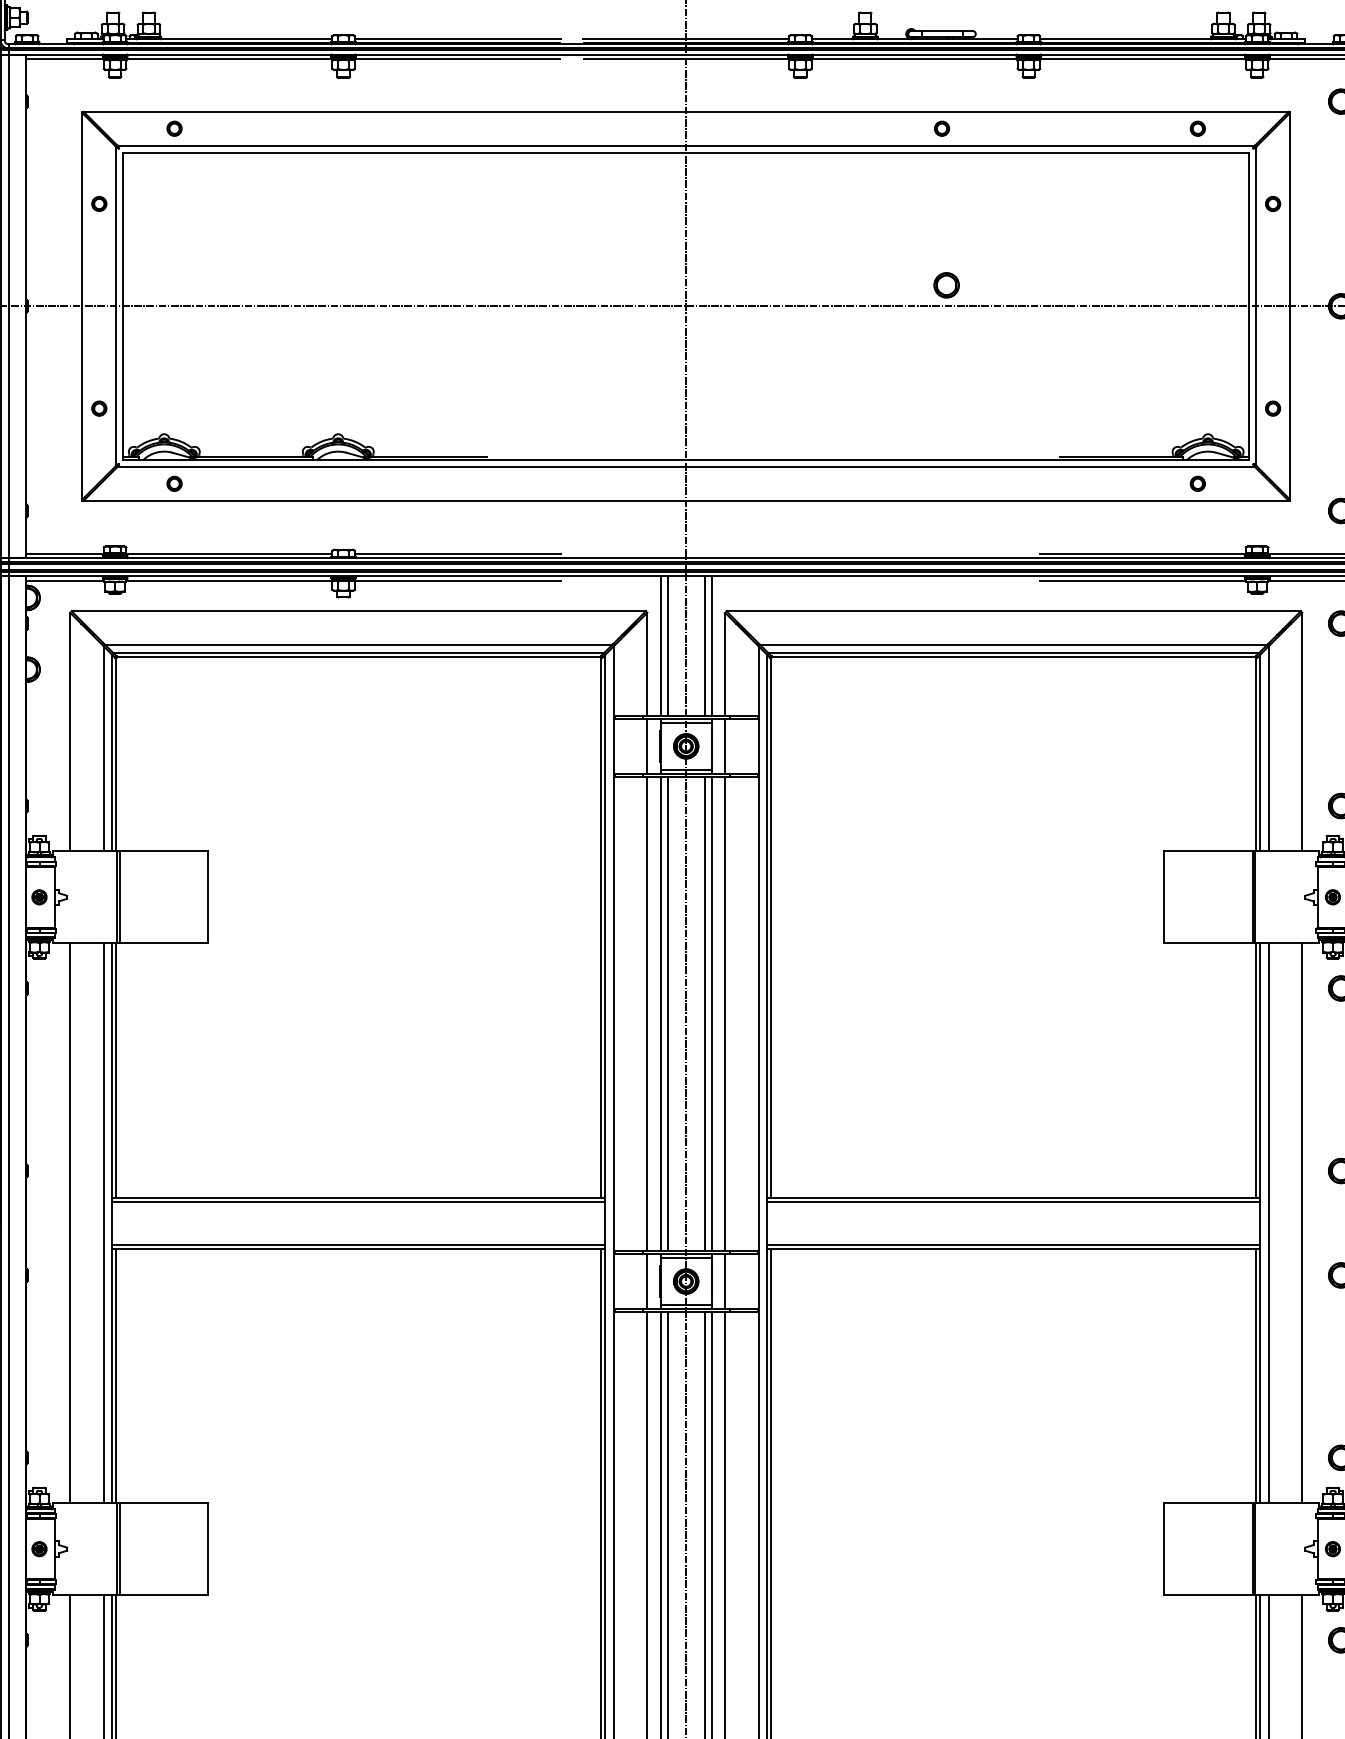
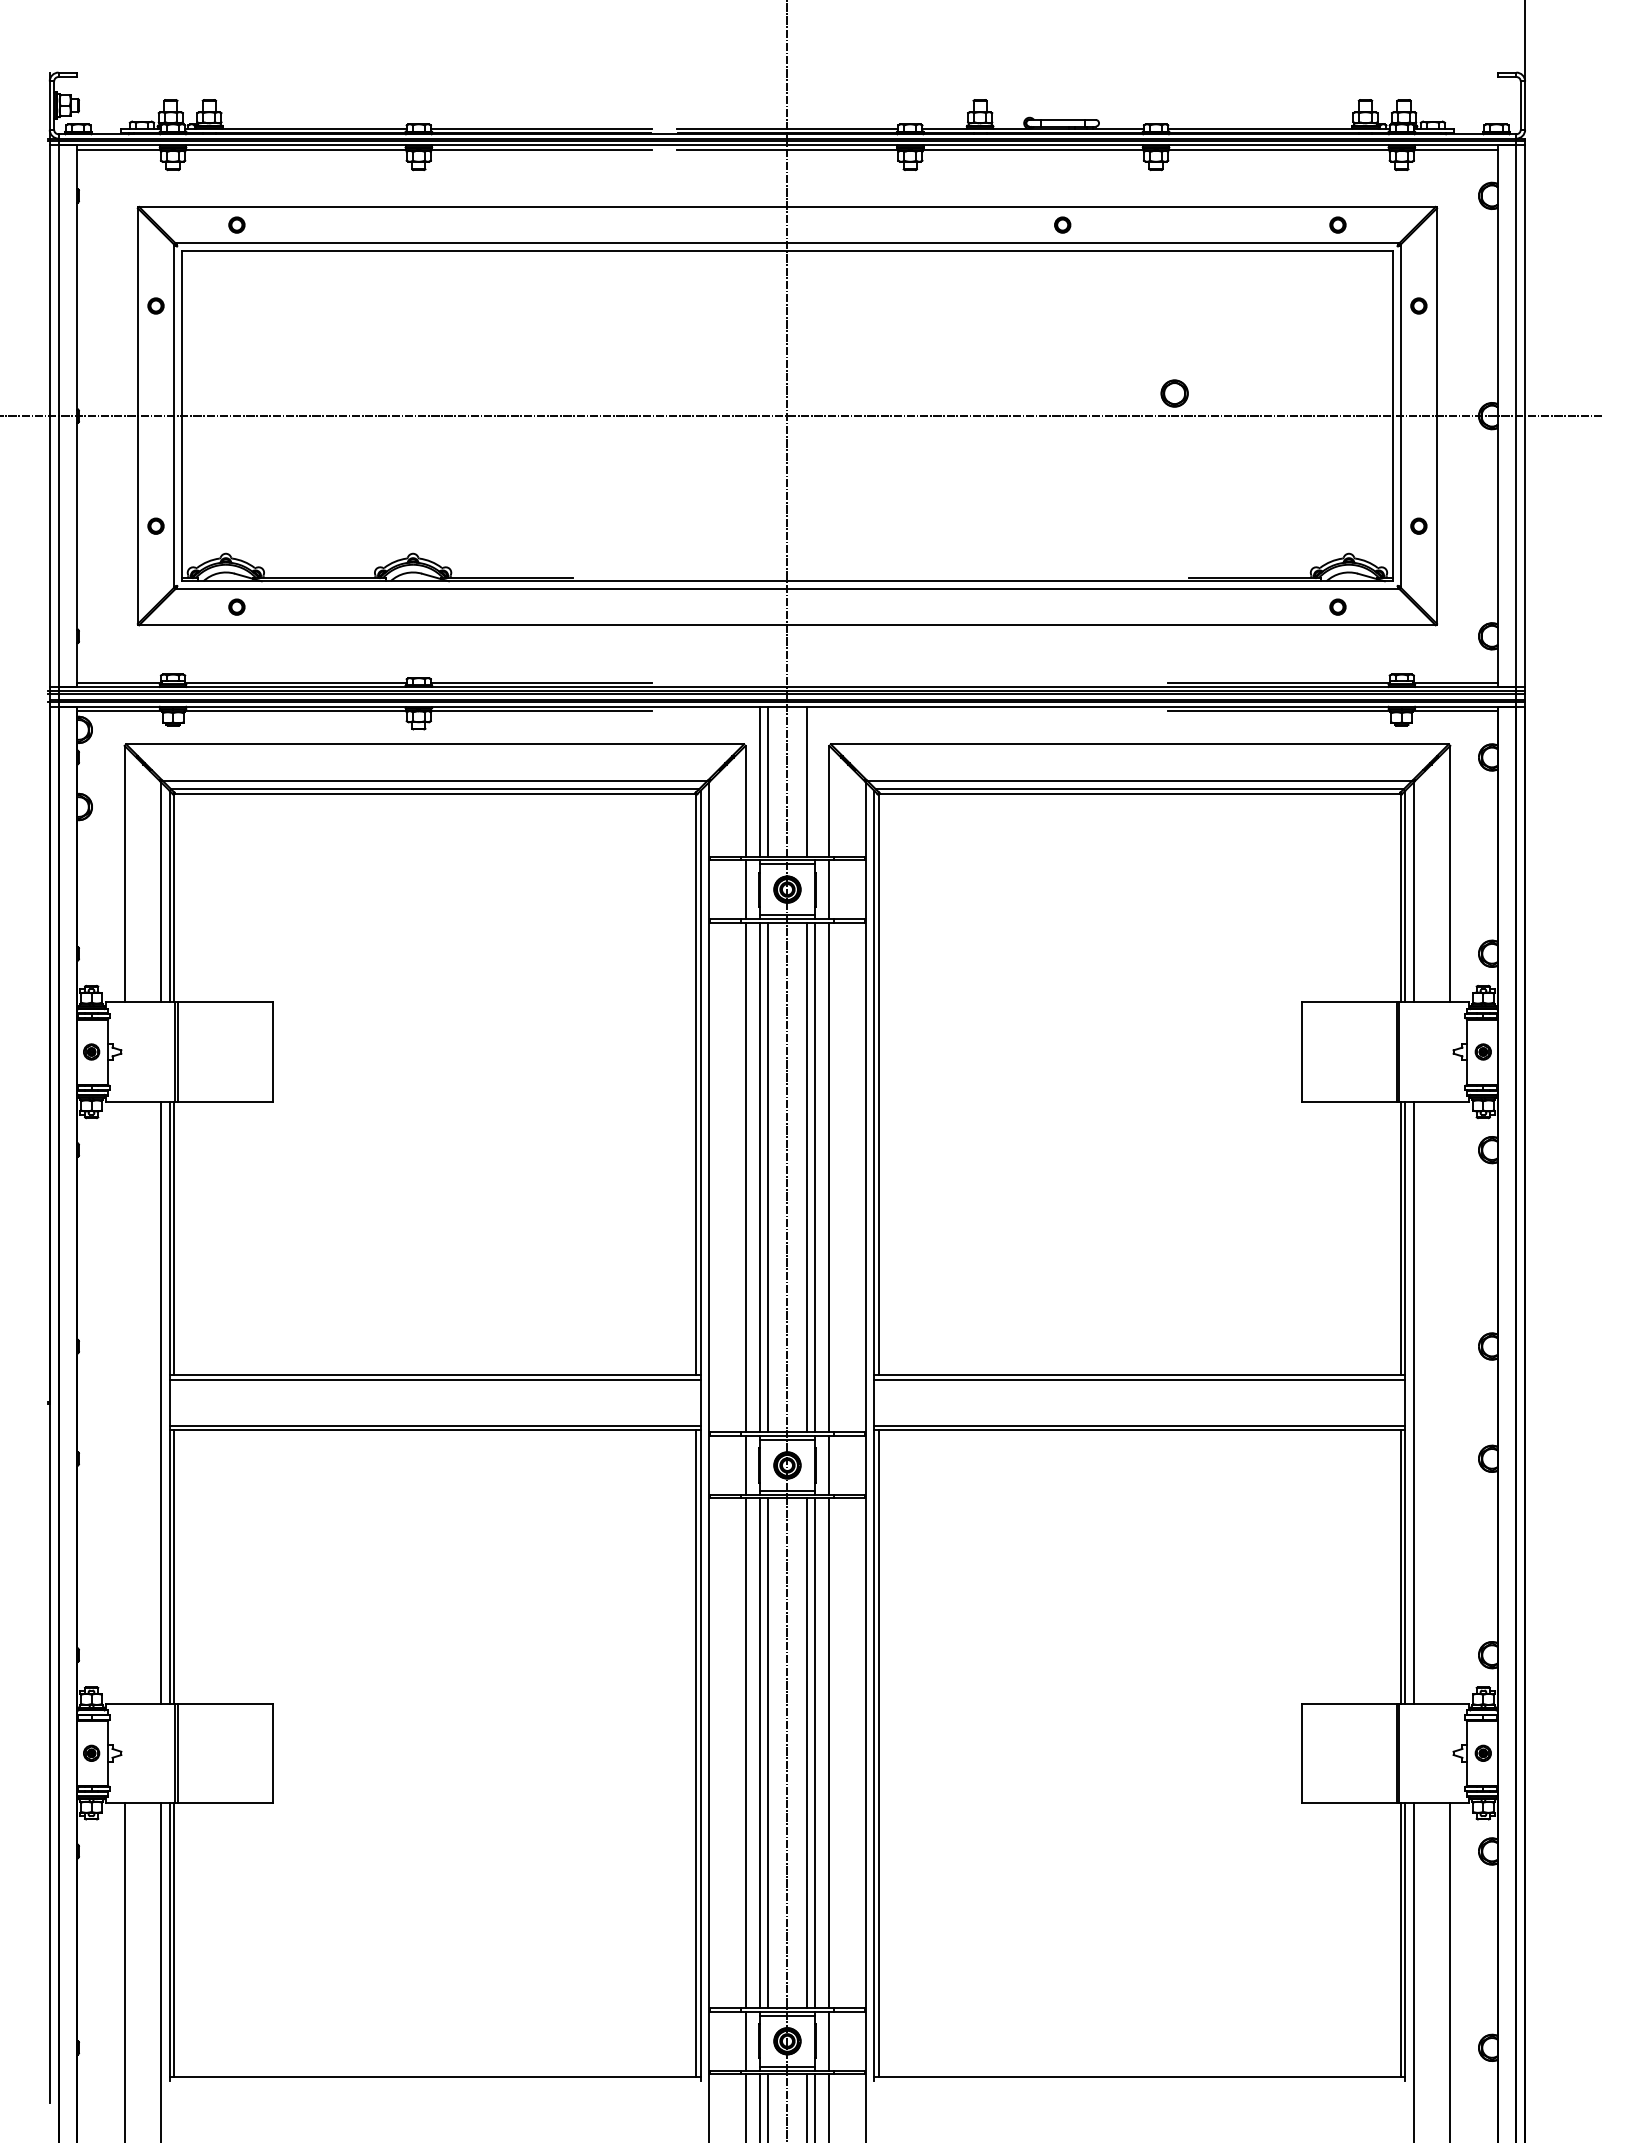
part: (946, 285) -> (1174, 393), moved
line: (712, 645) -> (815, 781), removed
line: (70, 1223) -> (124, 1402), removed
line: (1302, 1223) -> (1450, 1402), removed

